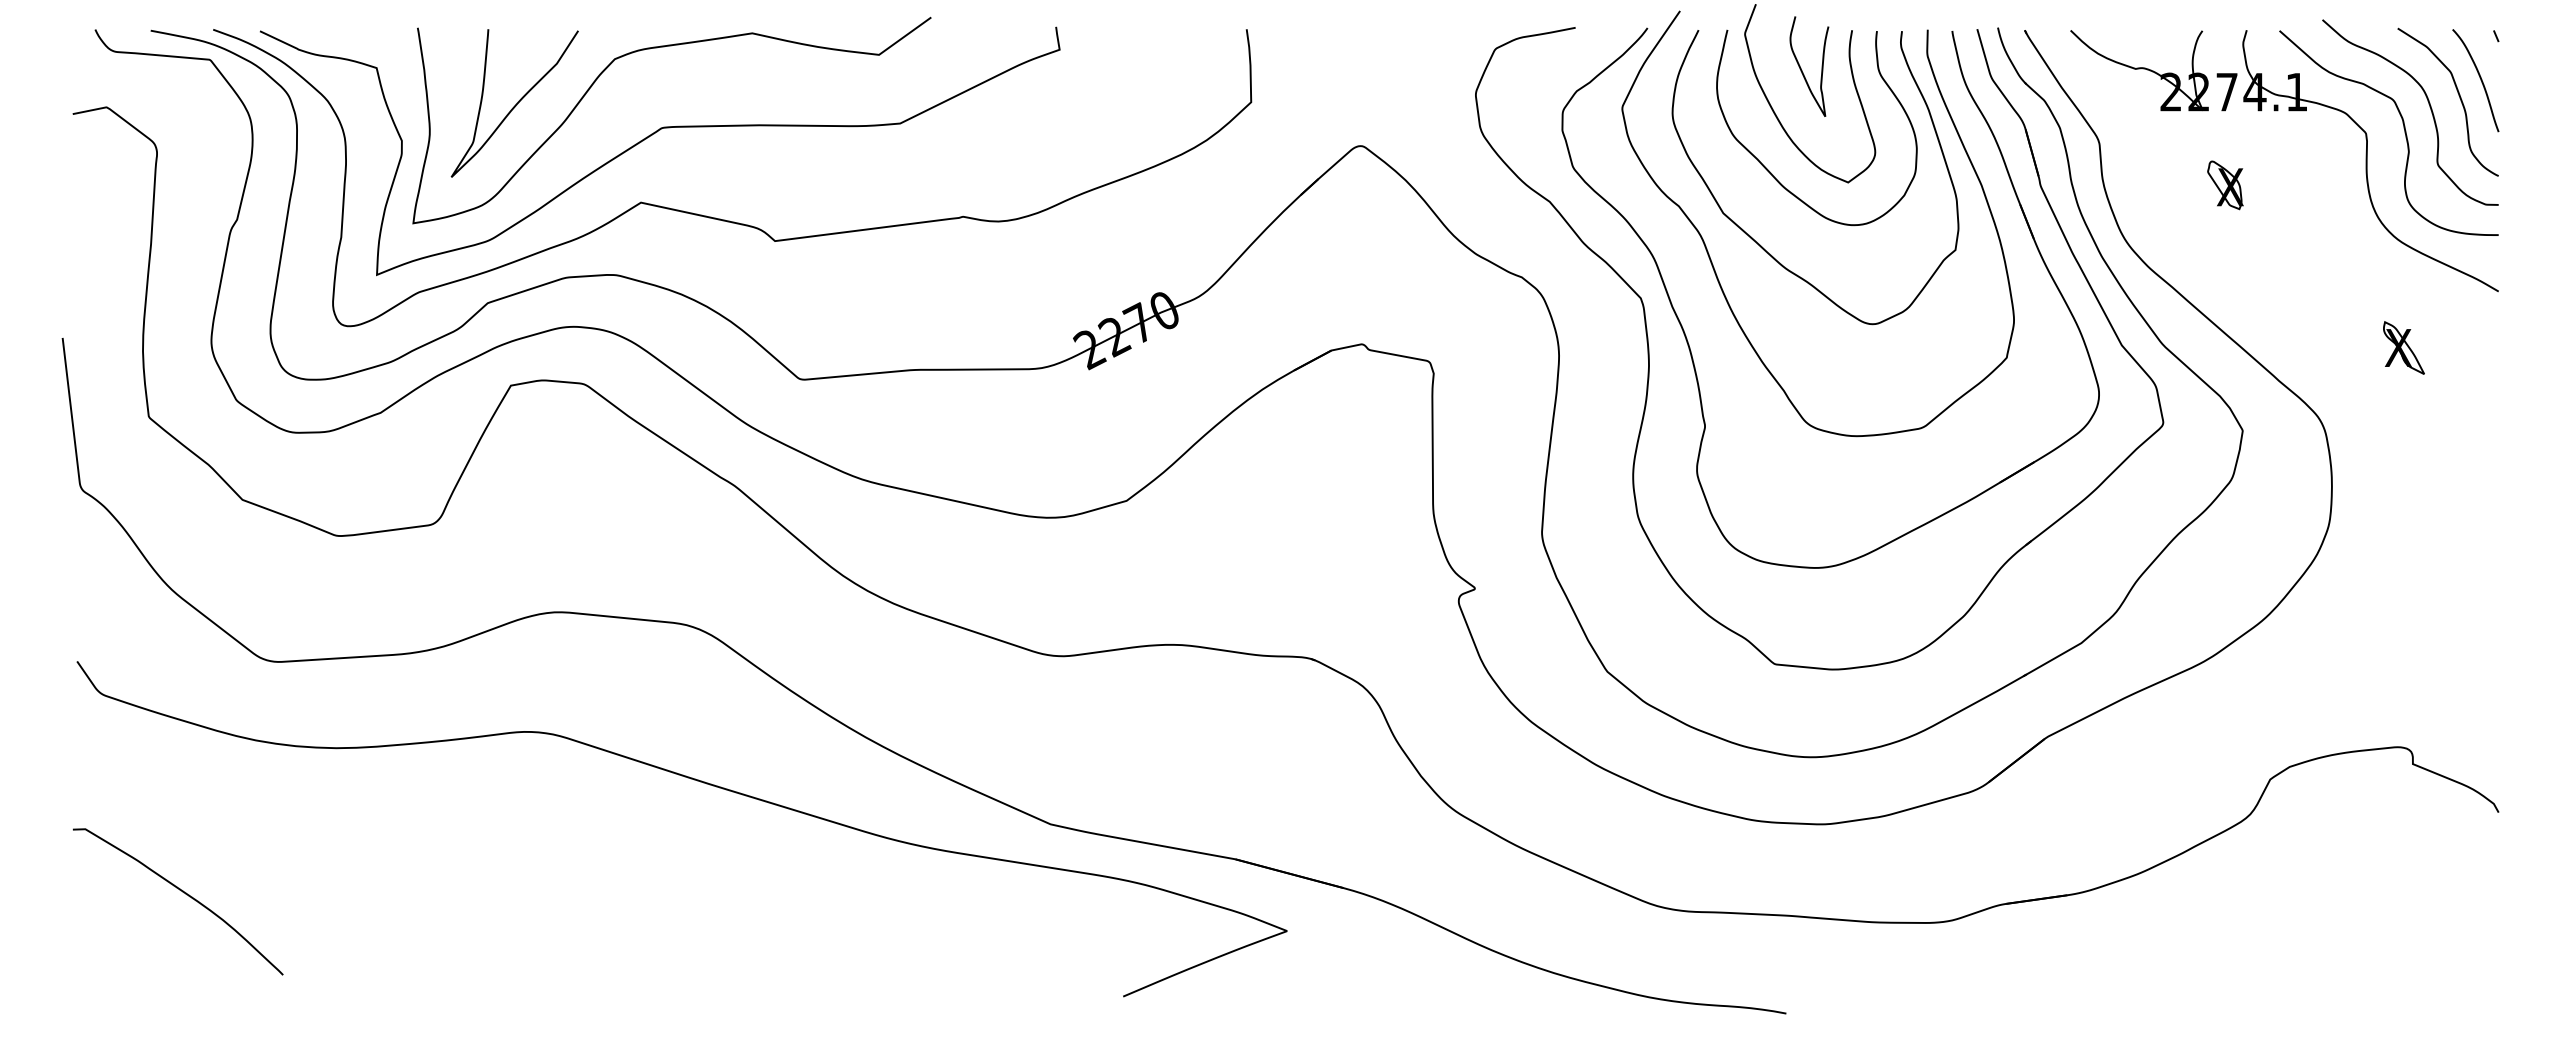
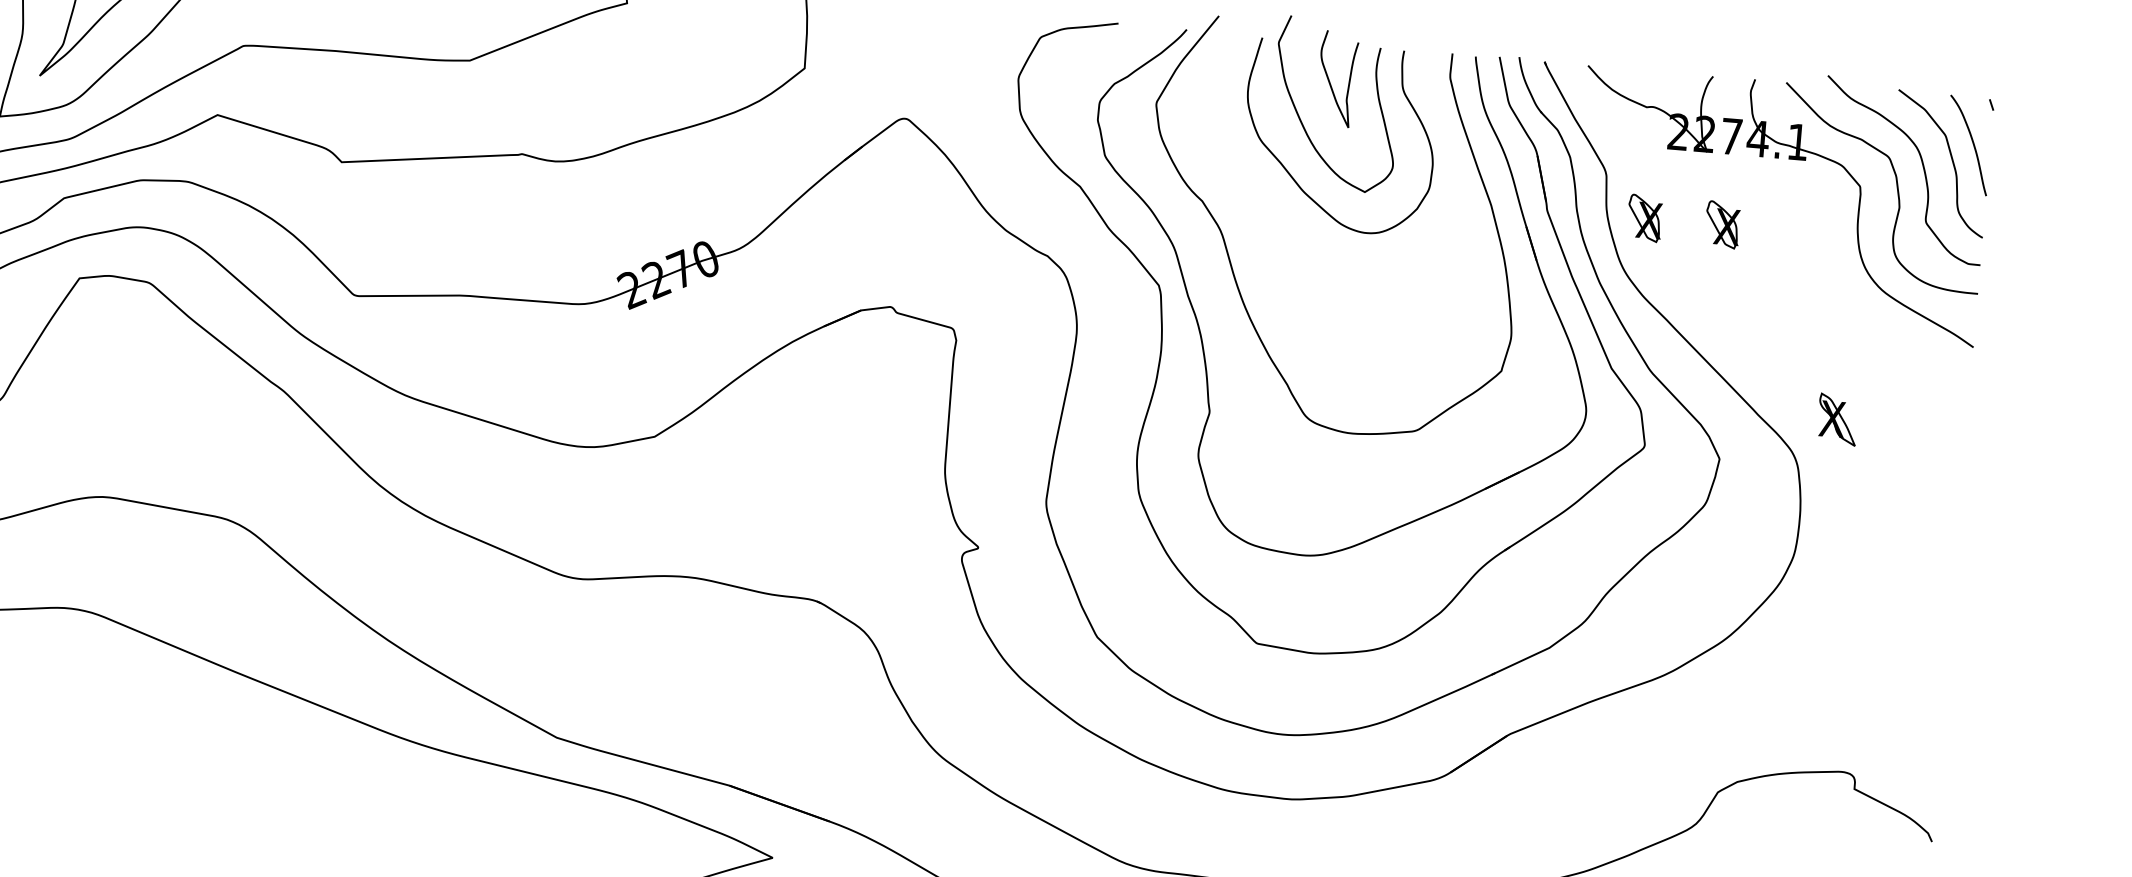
part: (2143, 185) -> (1644, 218), added
curve: (1758, 242) -> (1274, 241), removed
part: (2403, 347) -> (1837, 419), moved

